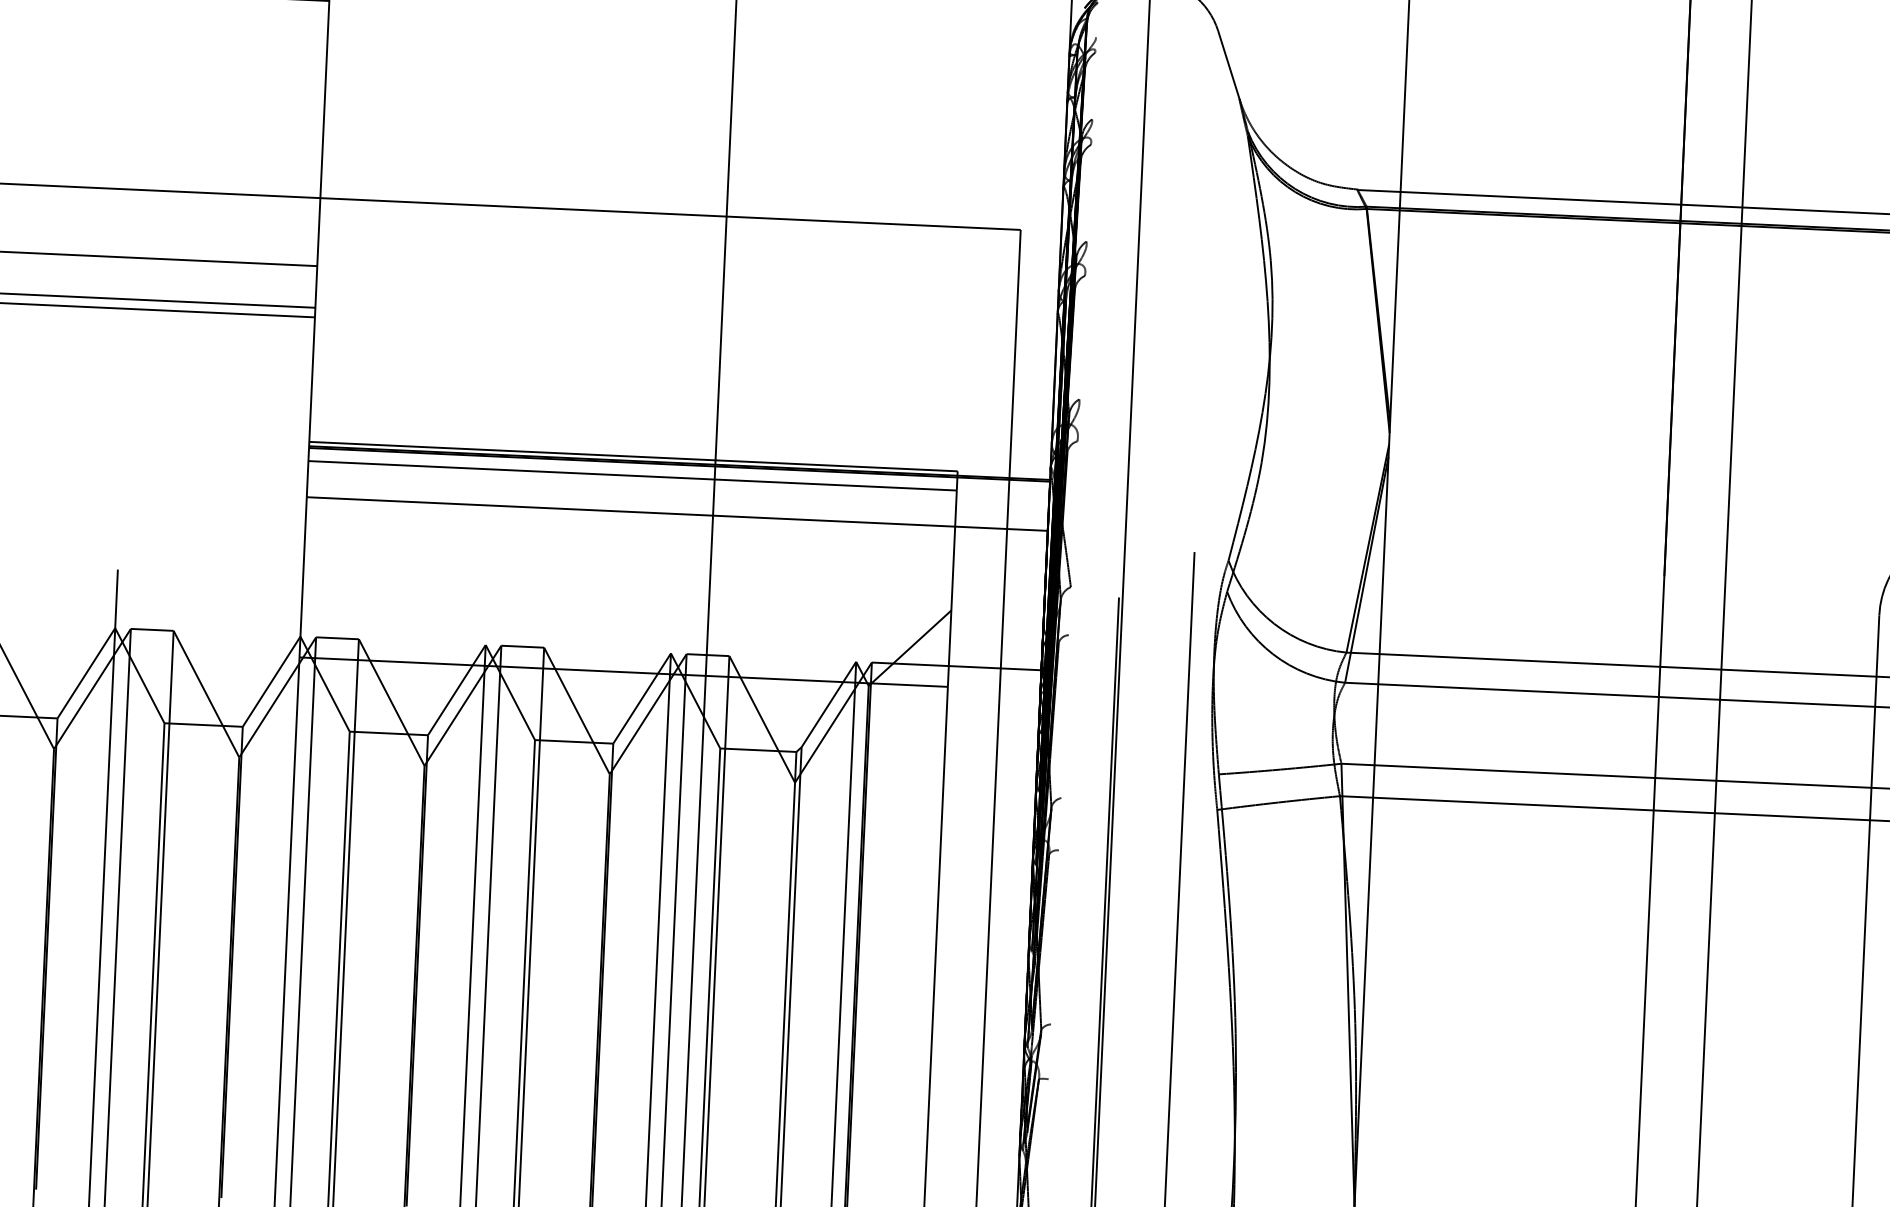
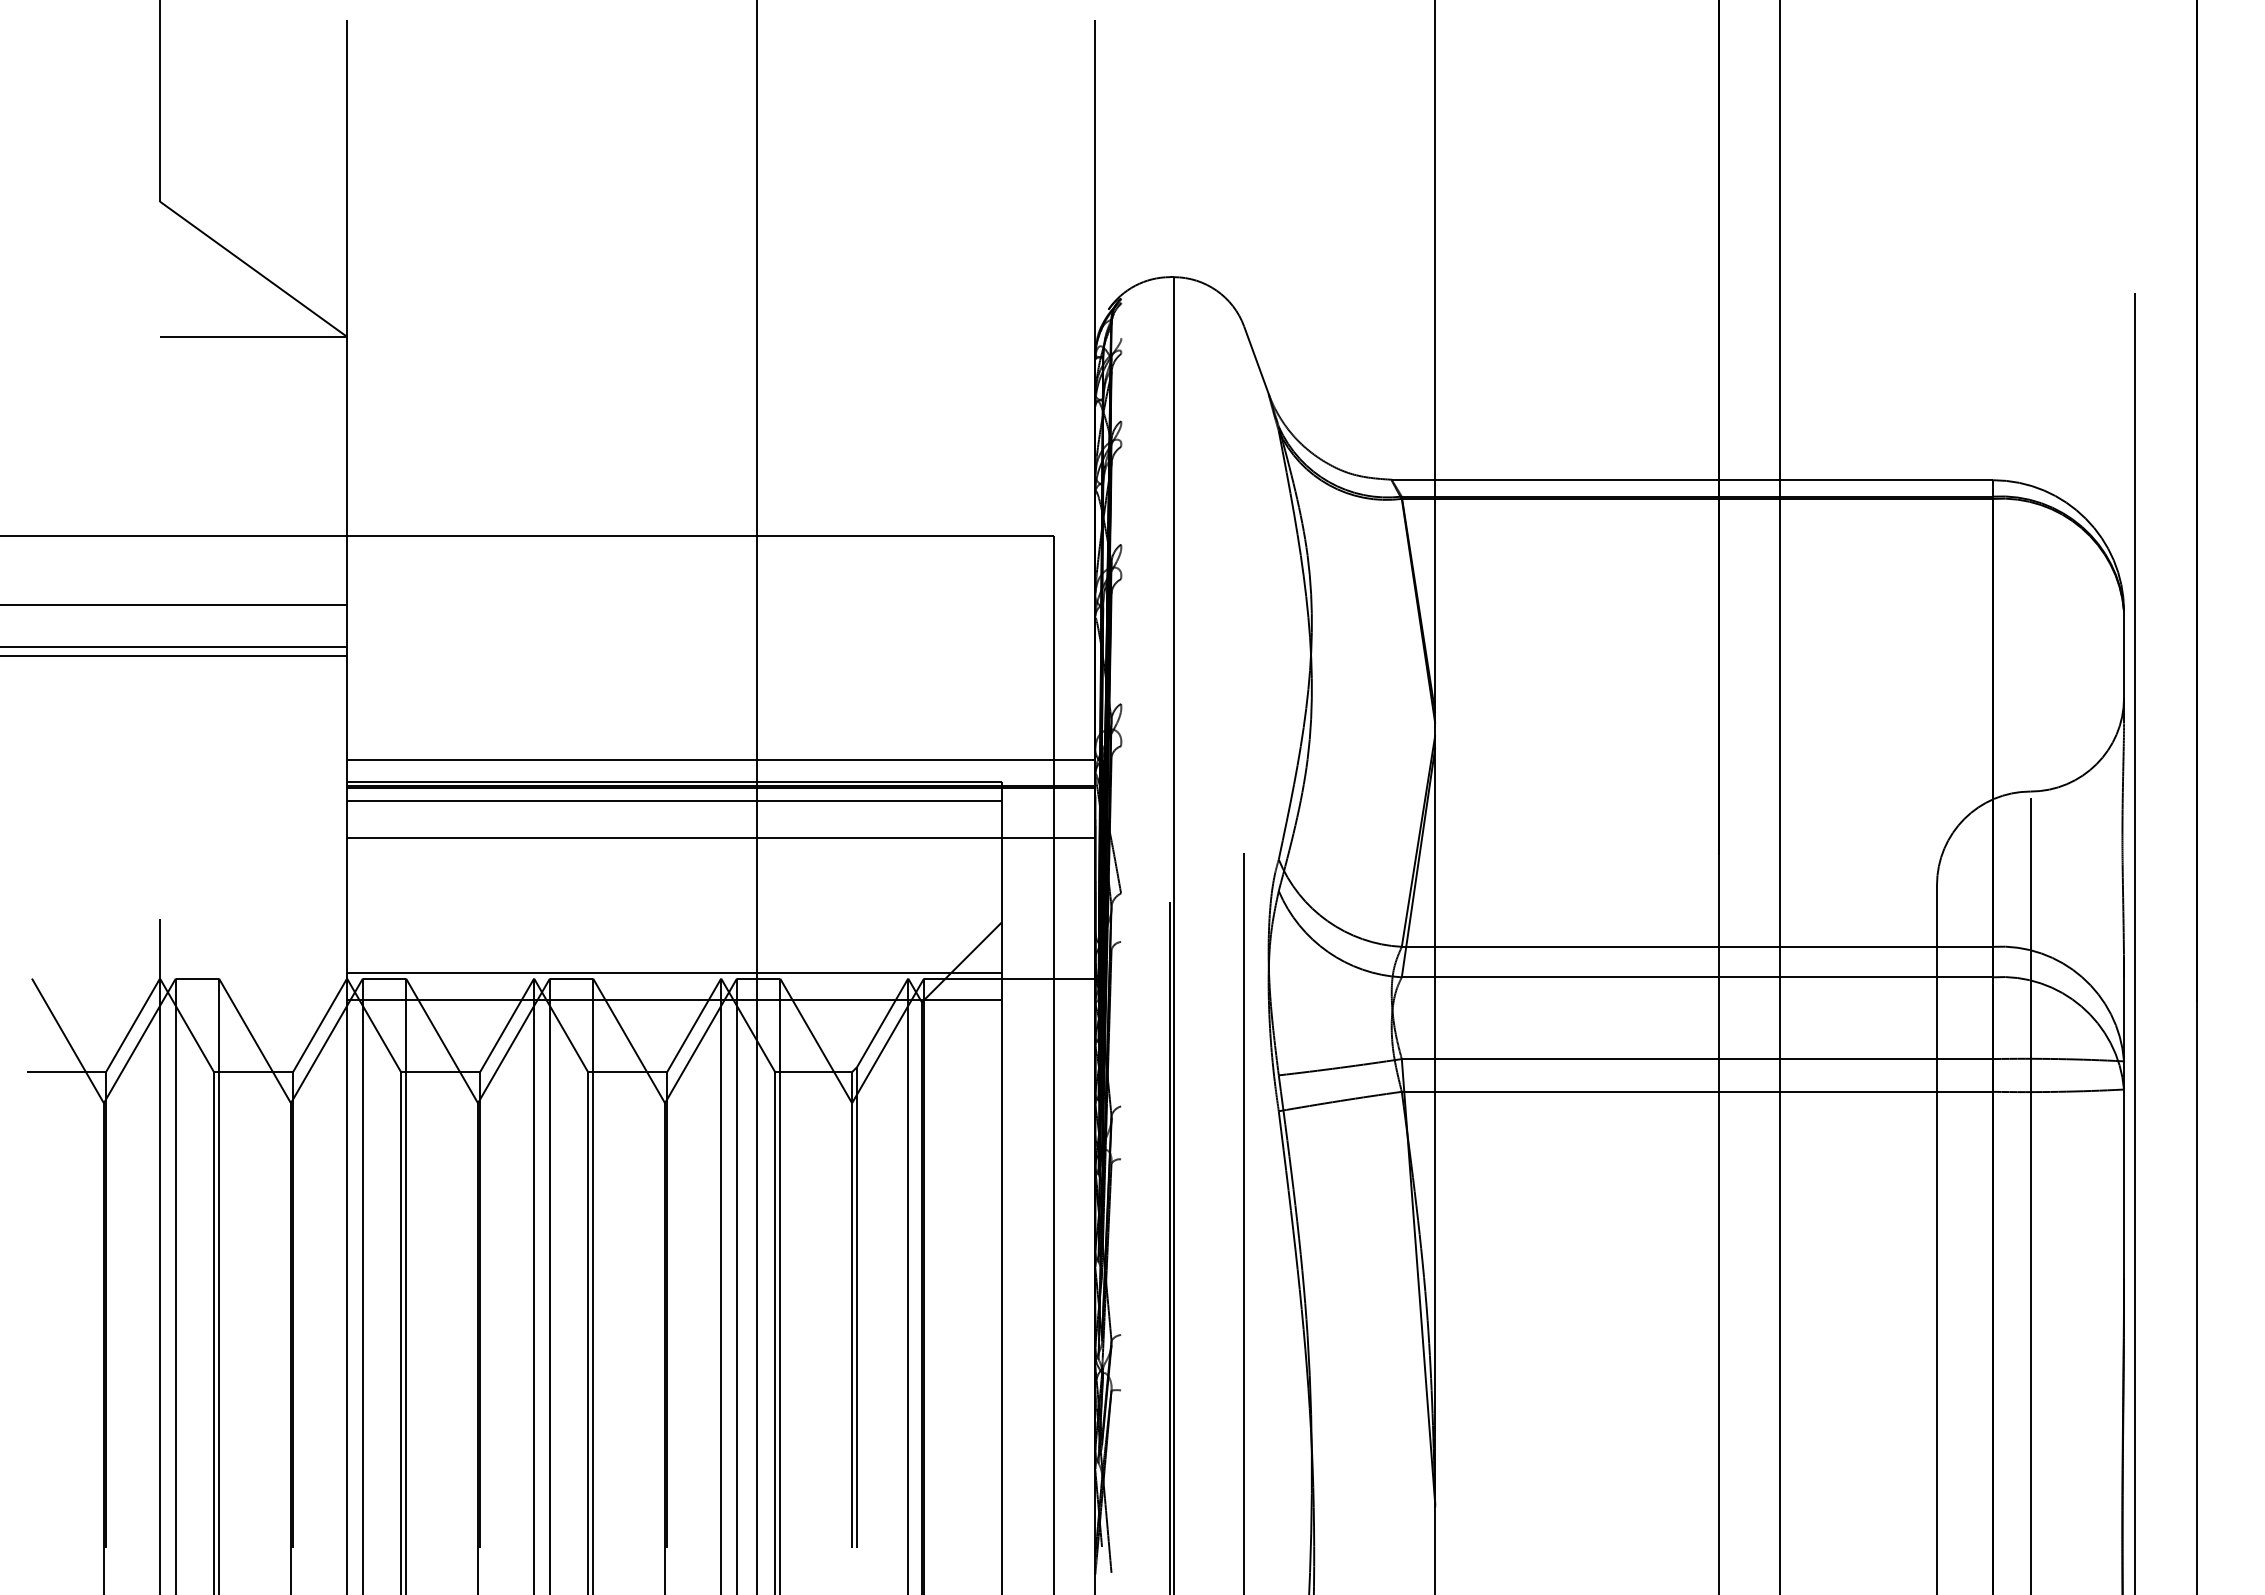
line: (681, 436) -> (721, 759), added
line: (624, 646) -> (674, 973), added

